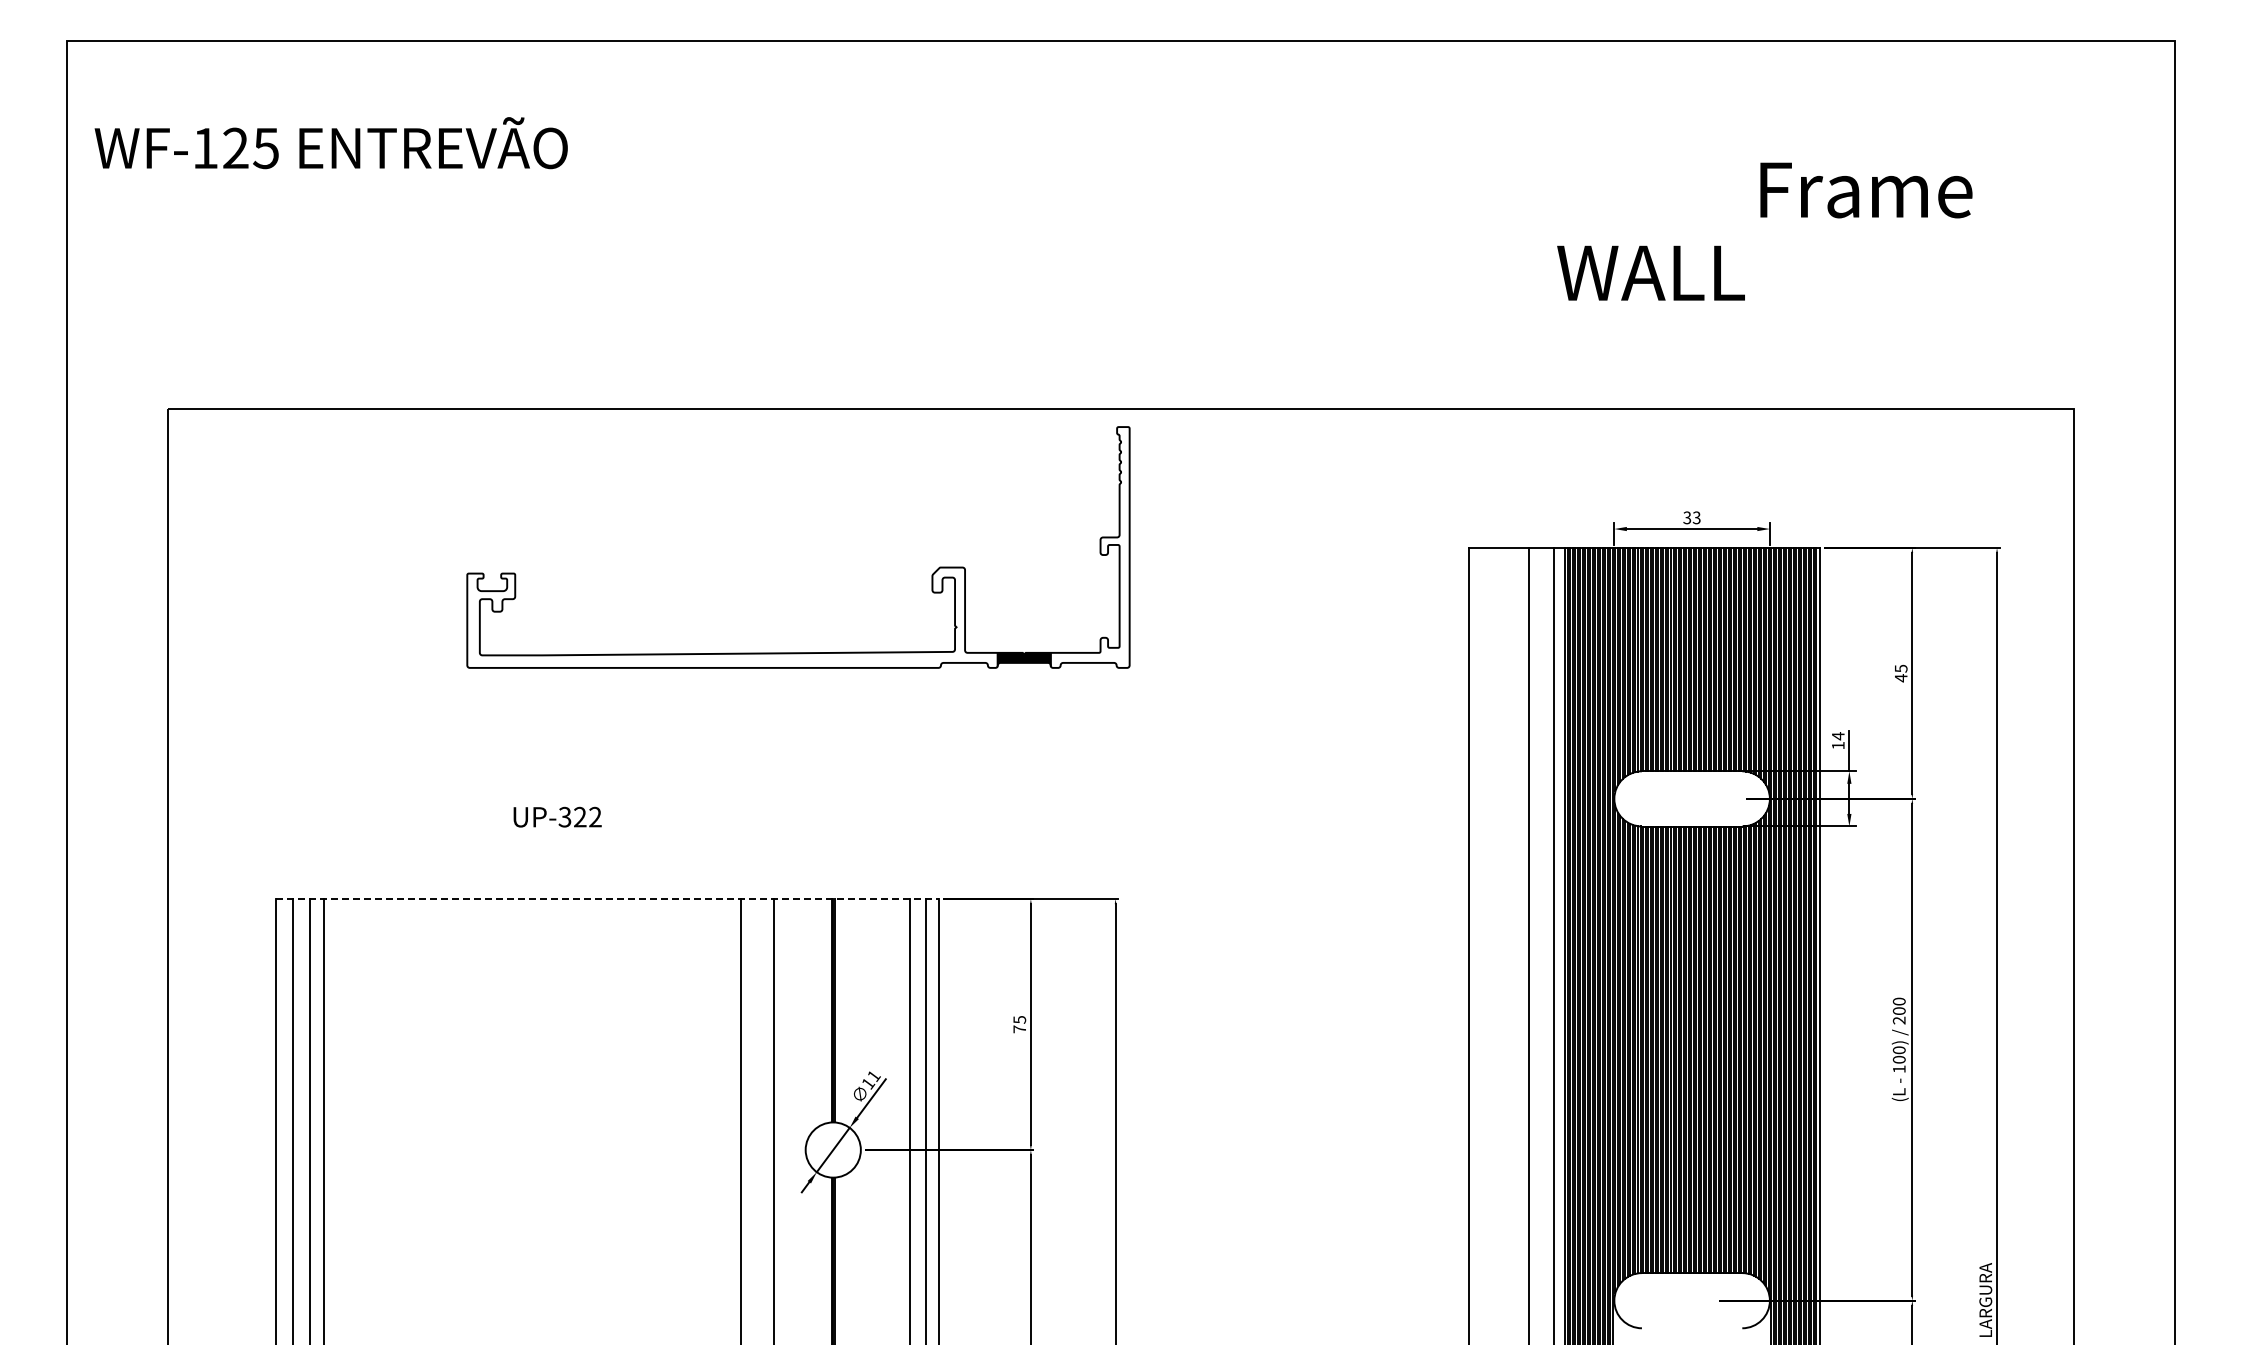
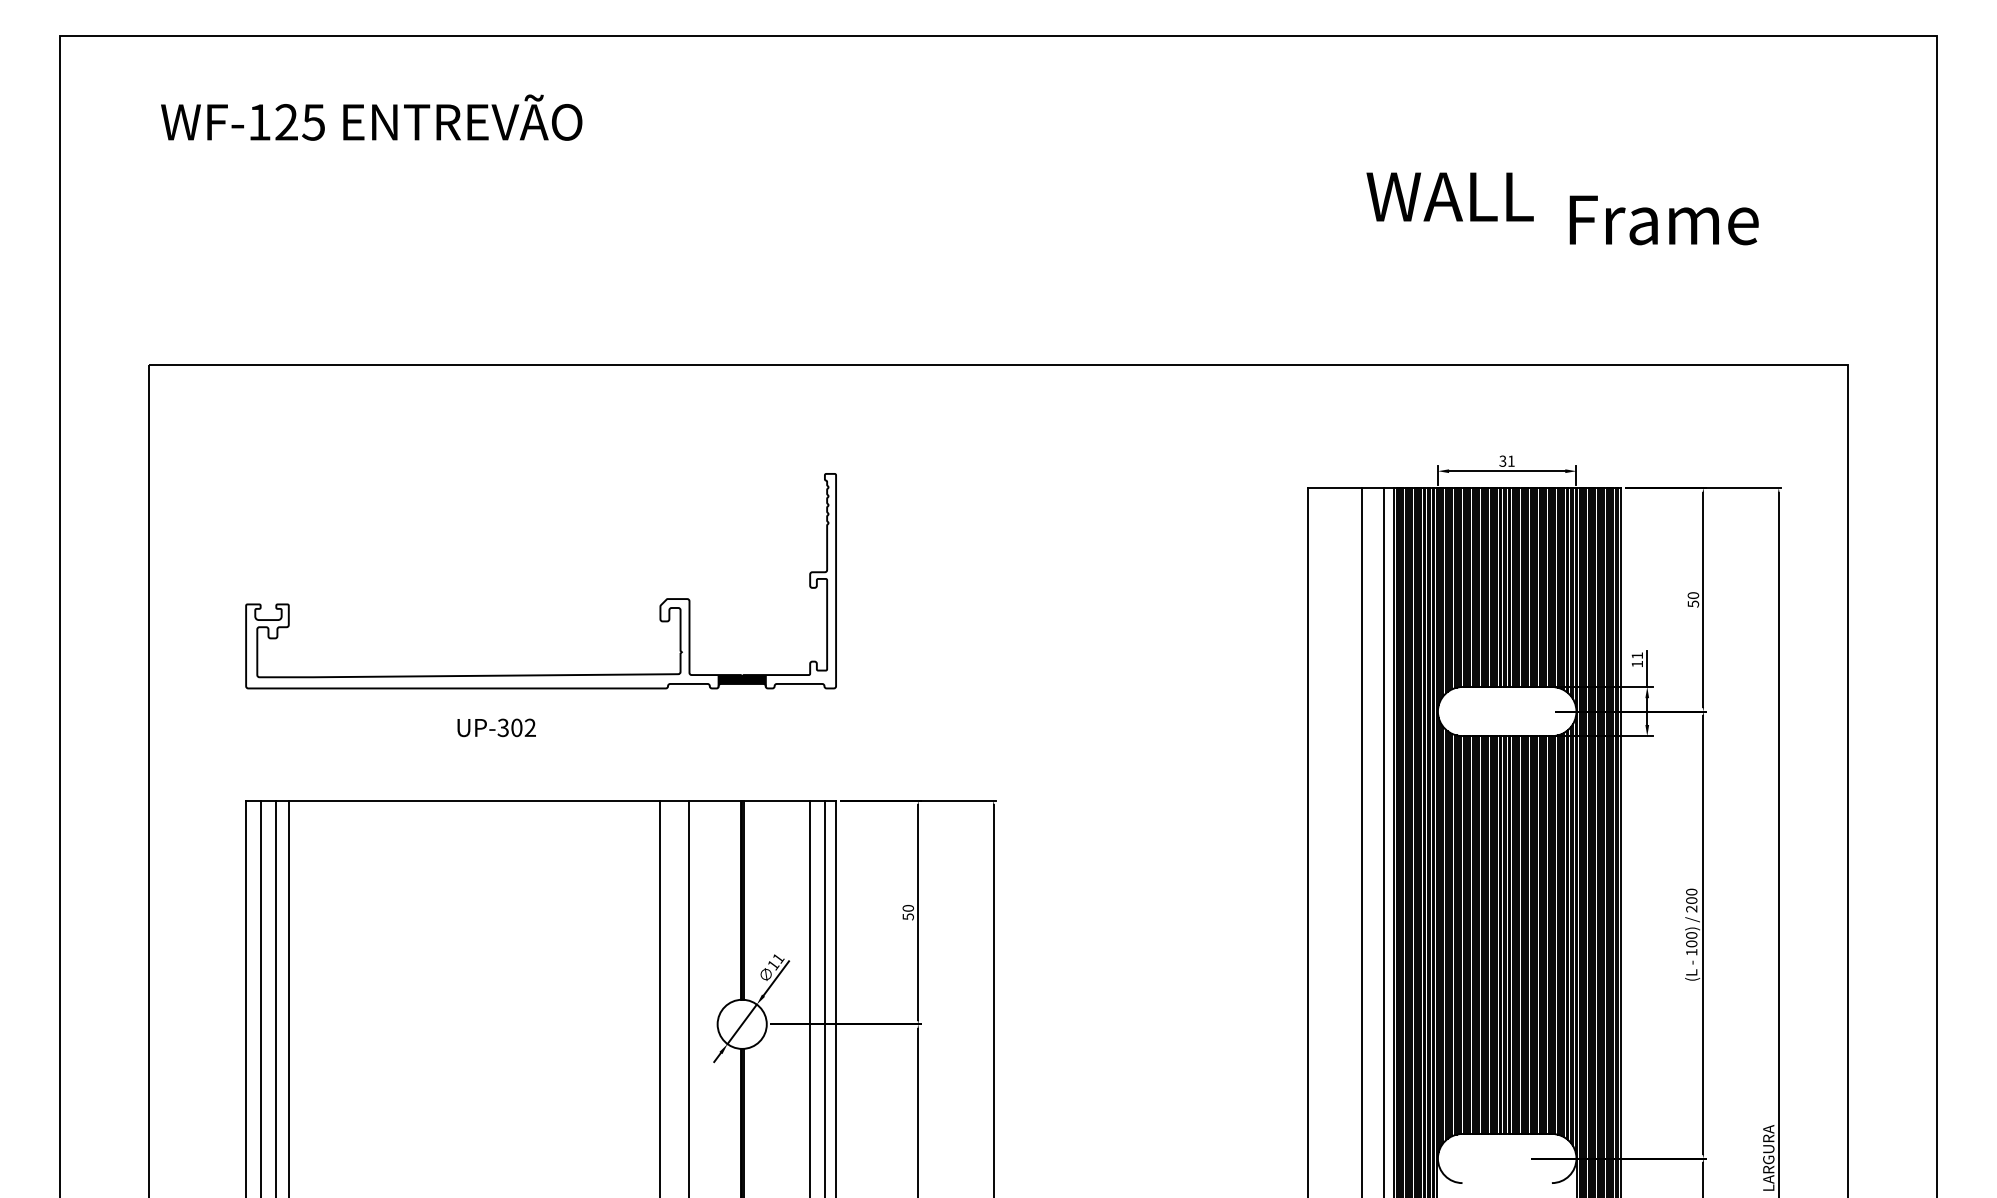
text: (330, 143) -> (371, 118), moved
text: (1866, 190) -> (1664, 220), moved
text: (1650, 272) -> (1449, 196), moved
text: (1696, 517) -> (1511, 460), 33 -> 31
part: (798, 652) -> (541, 674), moved
text: (1900, 673) -> (1692, 599), 45 -> 50
text: (1838, 736) -> (1637, 656), 14 -> 11
text: (580, 817) -> (517, 728), UP-322 -> UP-302
line: (607, 899) -> (541, 801), dashed -> solid
text: (1019, 1024) -> (908, 912), 75 -> 50

